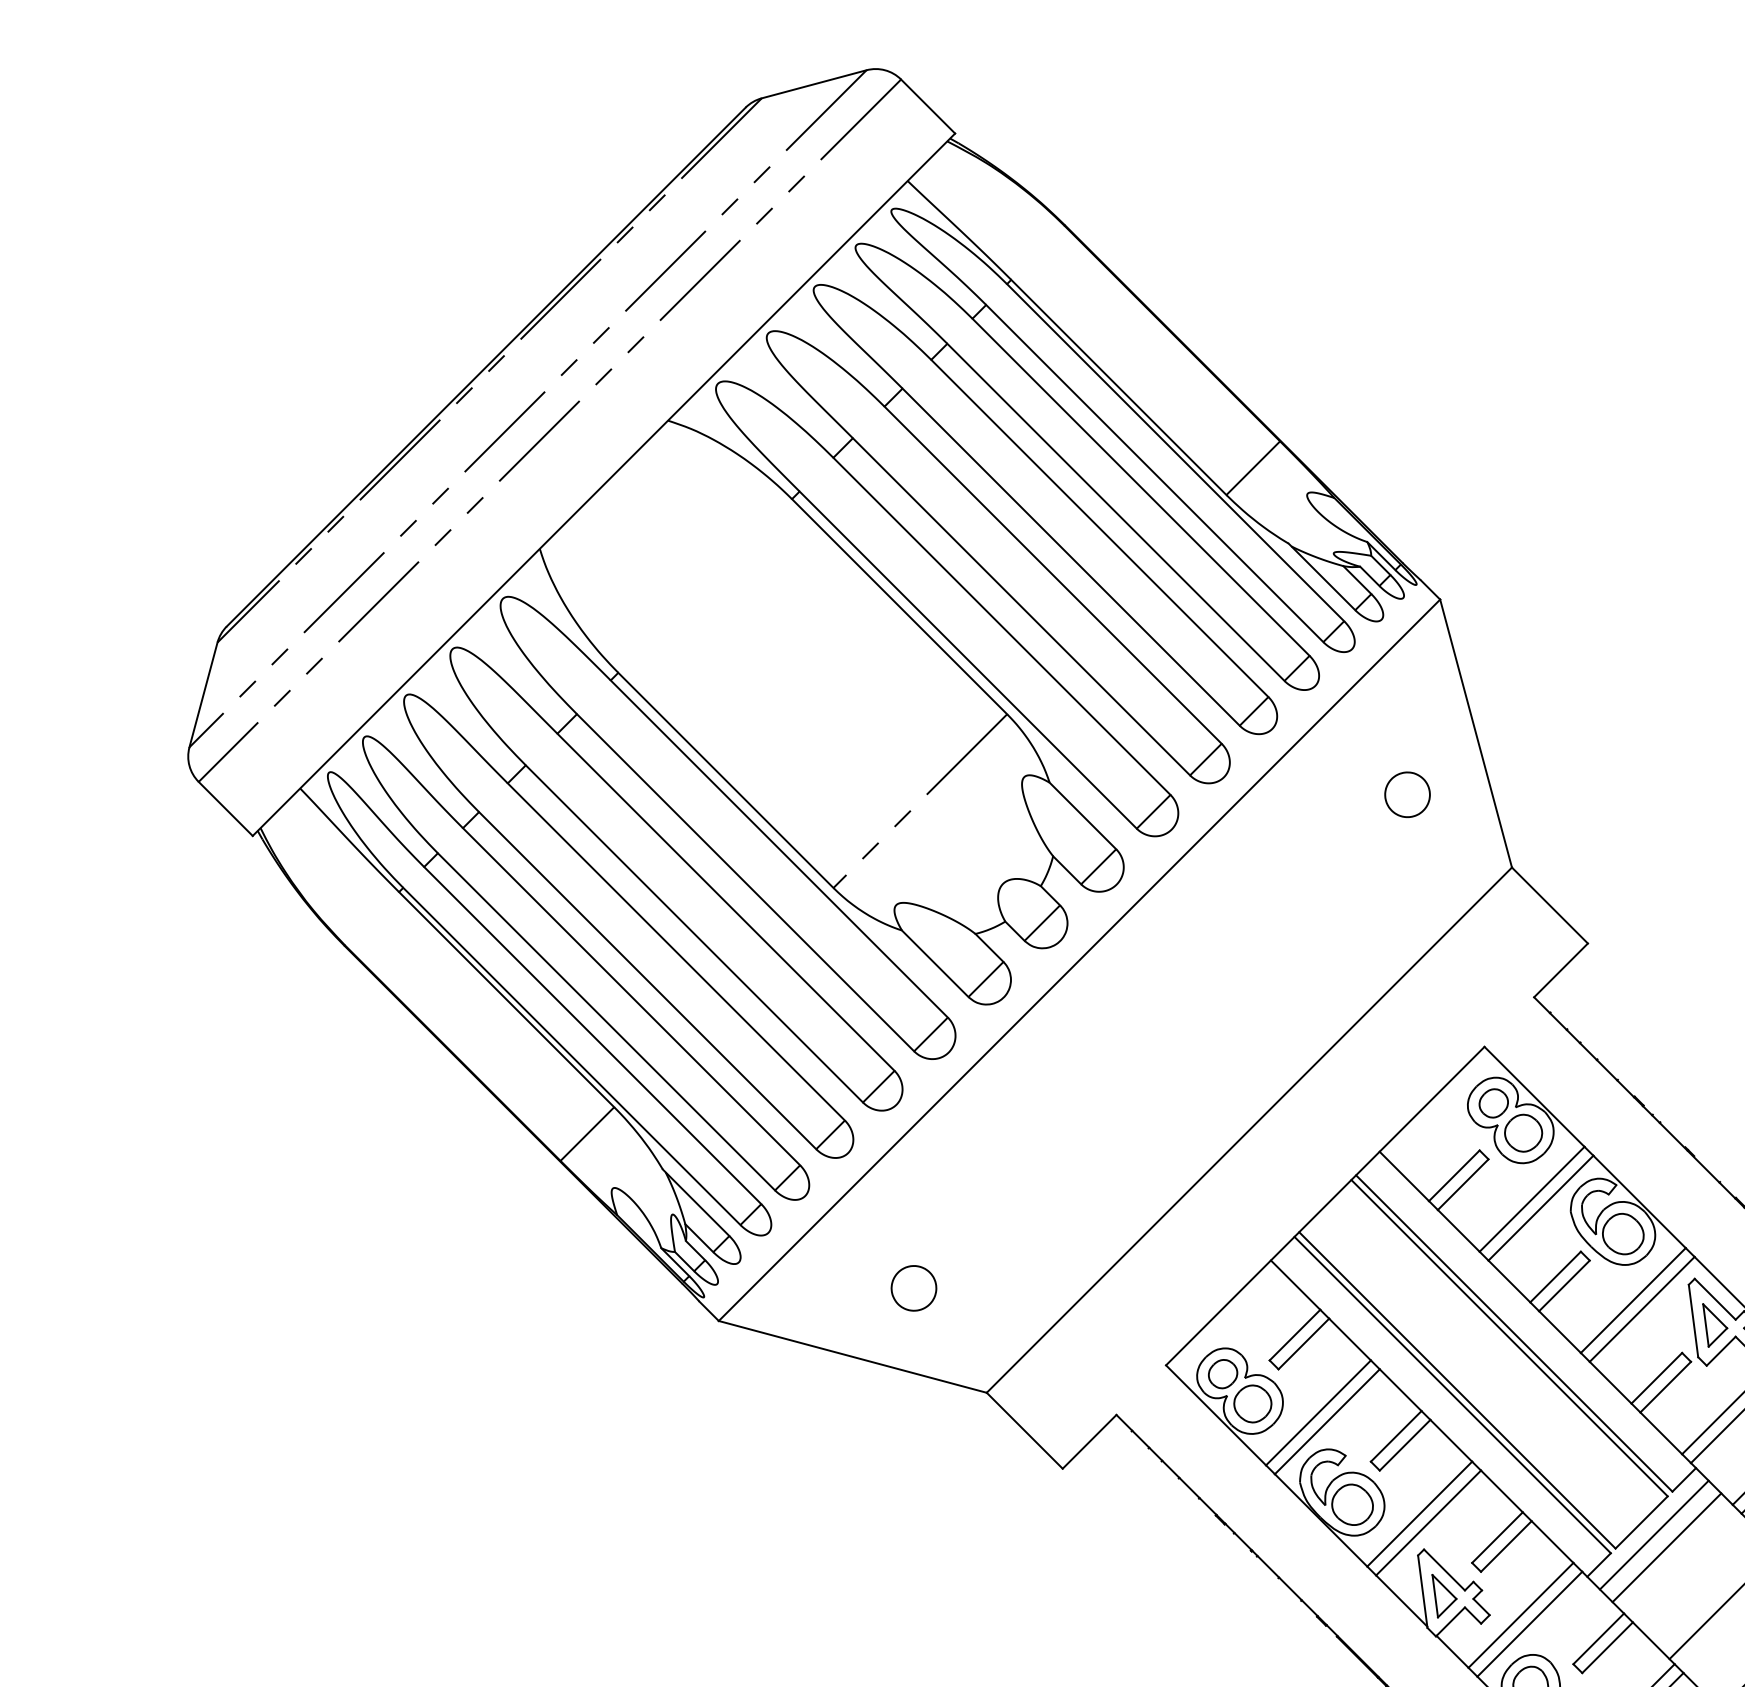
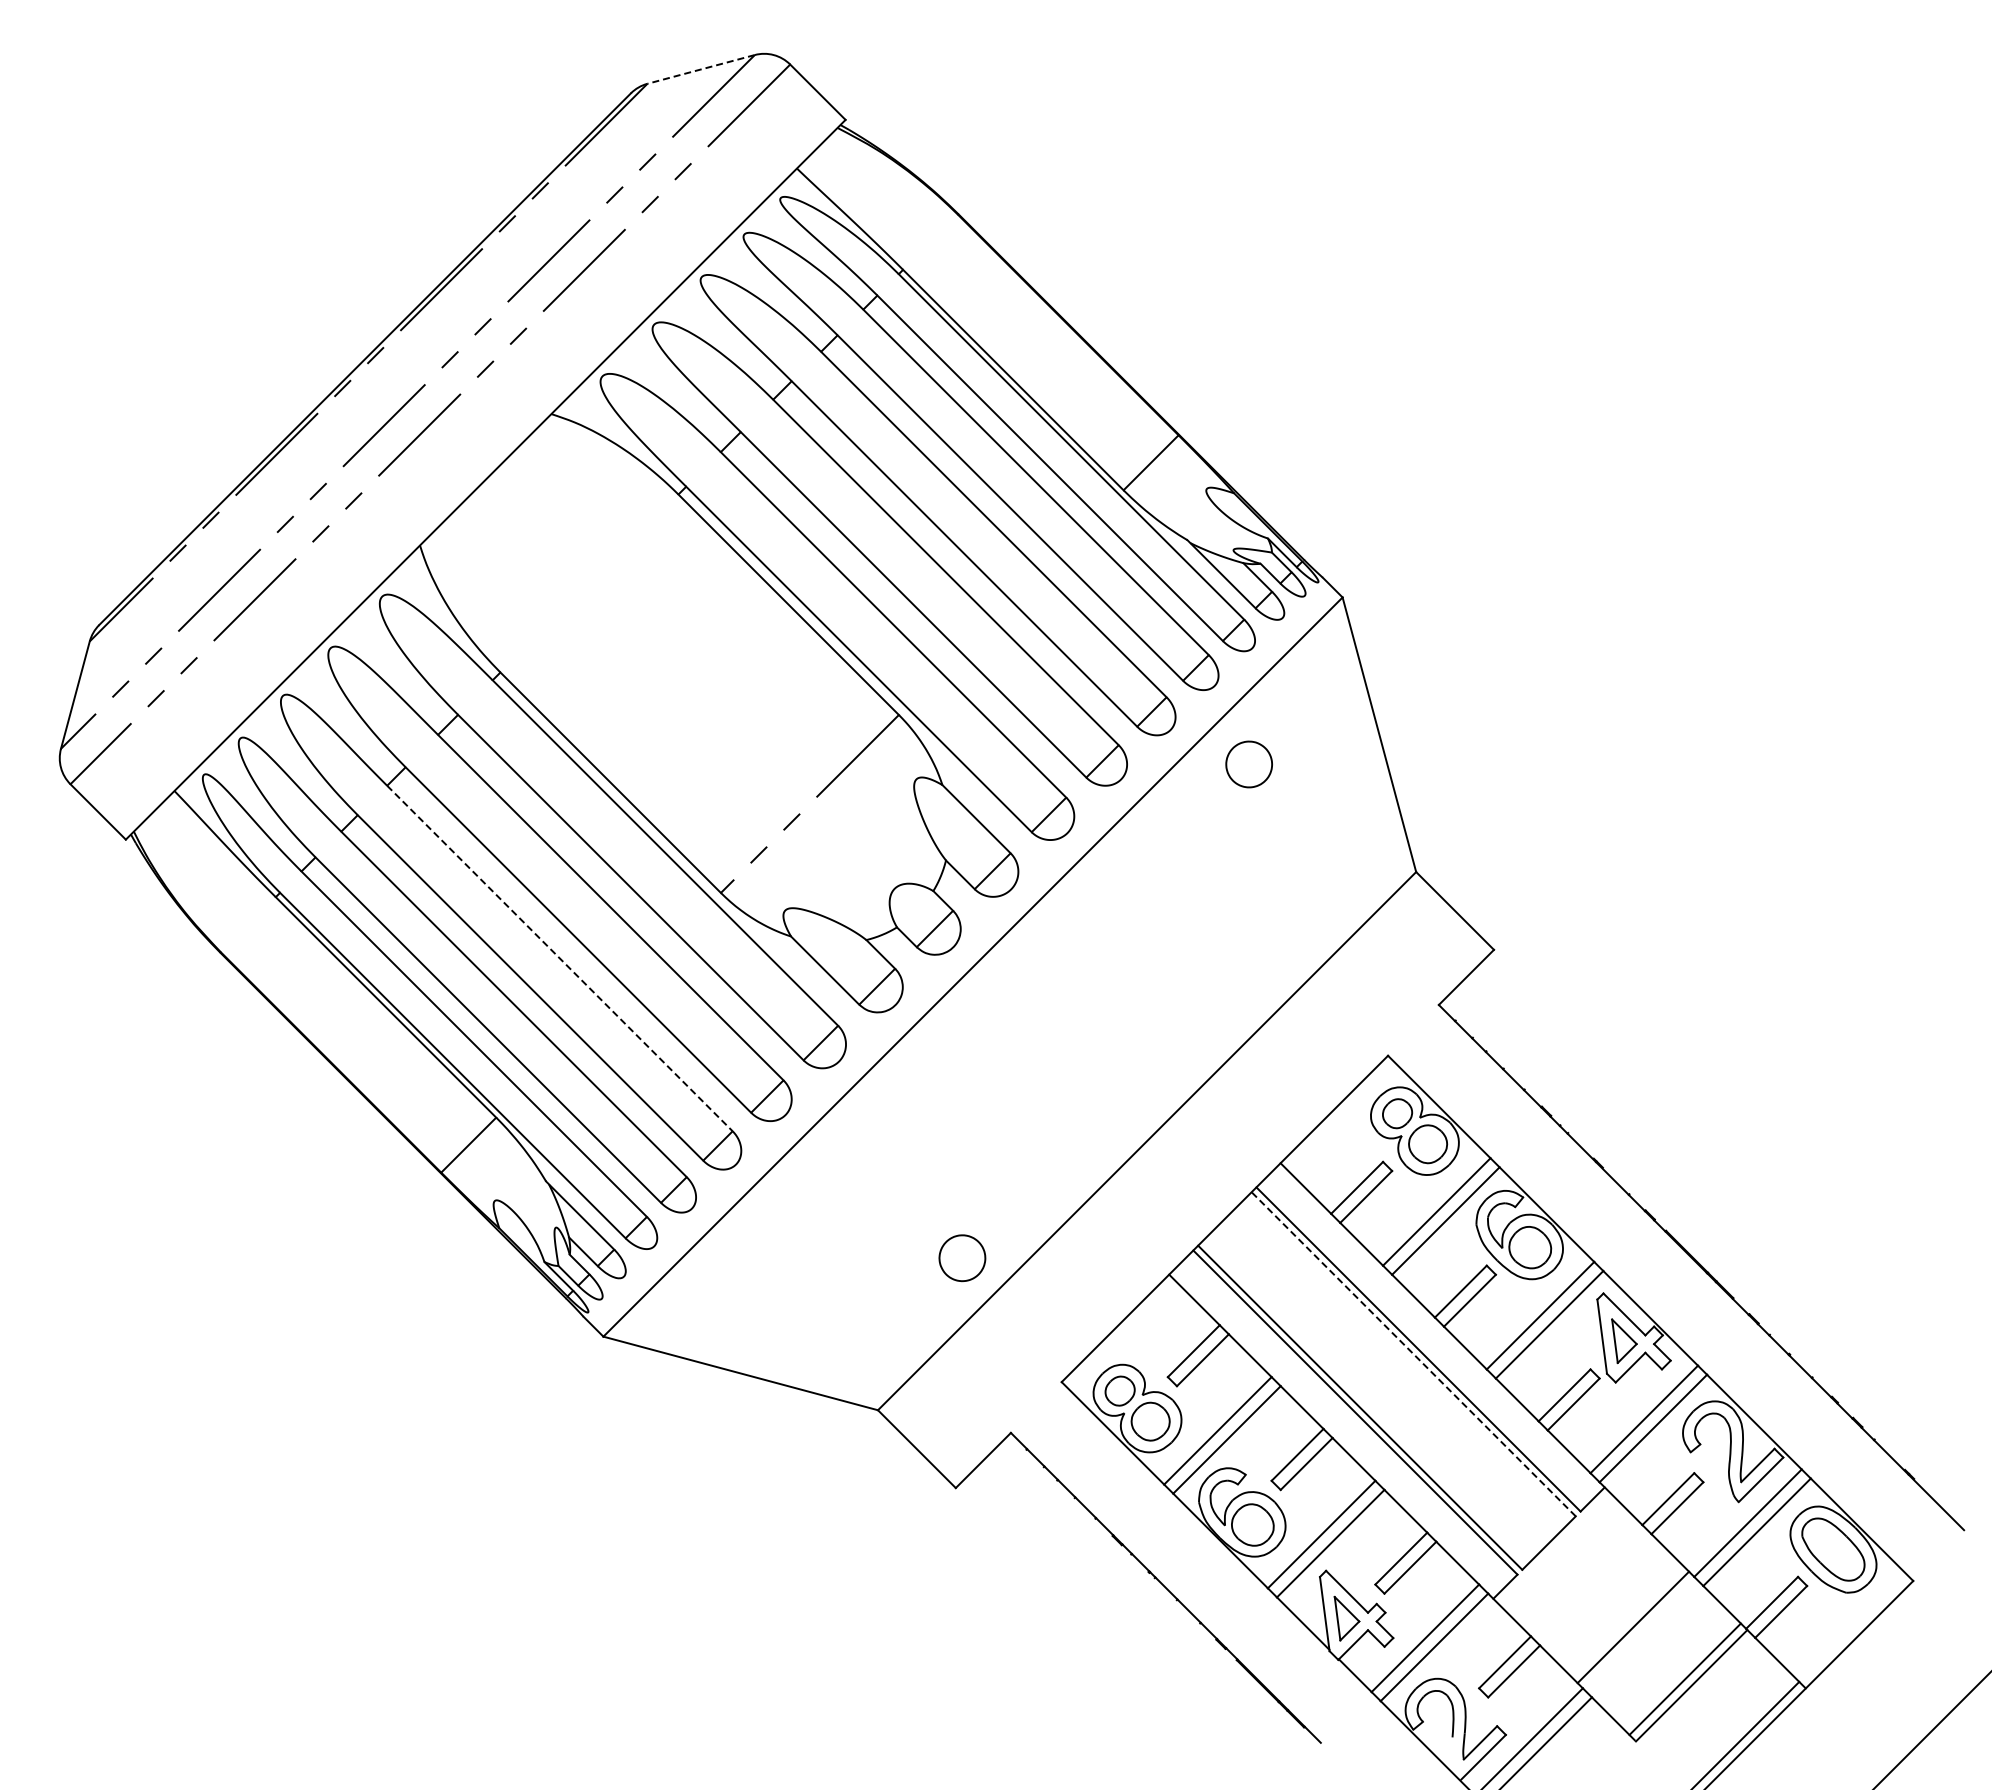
line: (814, 84) -> (701, 69), solid -> dashed
part: (1406, 794) -> (1248, 764), moved
line: (676, 951) -> (560, 958), solid -> dashed
part: (914, 1288) -> (962, 1258), moved
line: (1509, 1337) -> (1413, 1353), solid -> dashed
line: (1653, 1534) -> (1561, 1555), removed
line: (1666, 1547) -> (1574, 1568), removed

